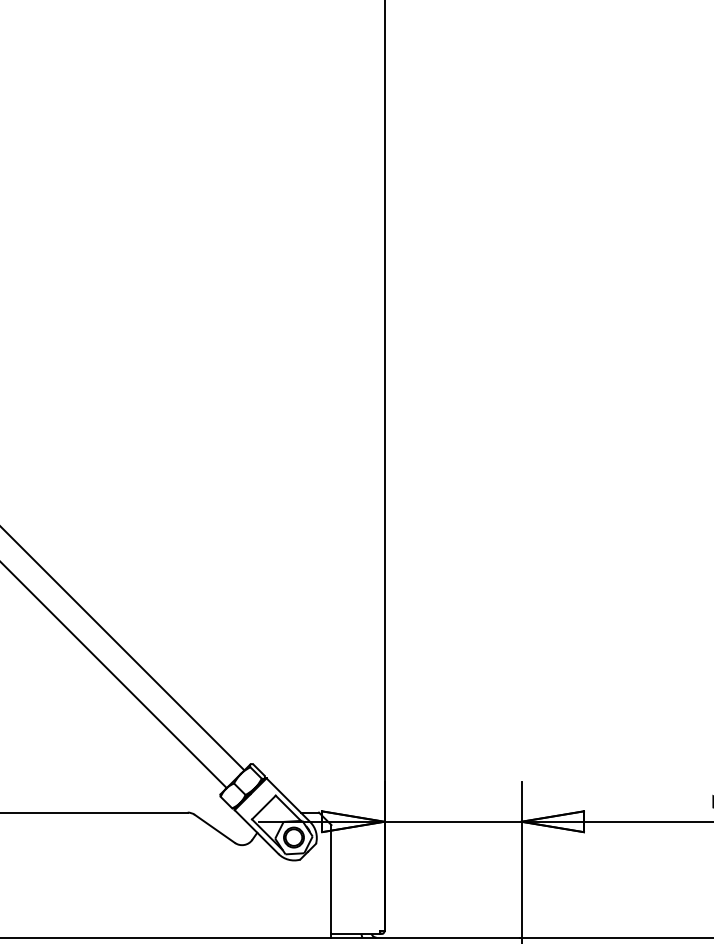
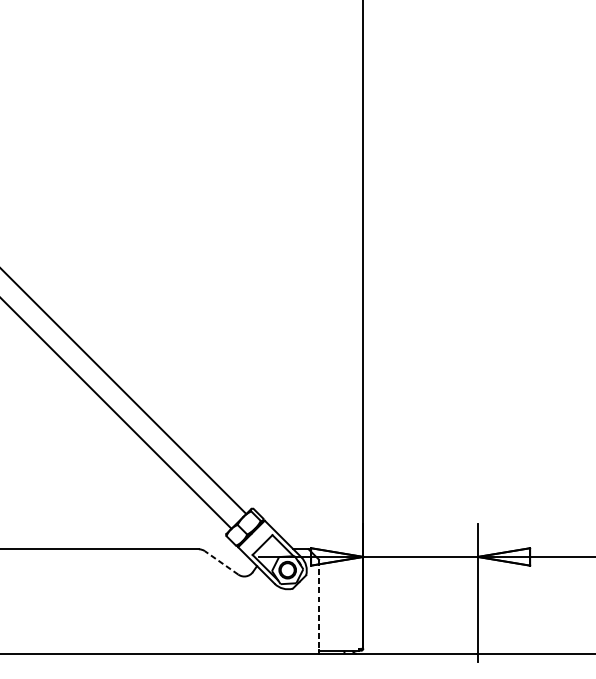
line: (214, 828) -> (221, 562), solid -> dashed
line: (331, 878) -> (319, 604), solid -> dashed

